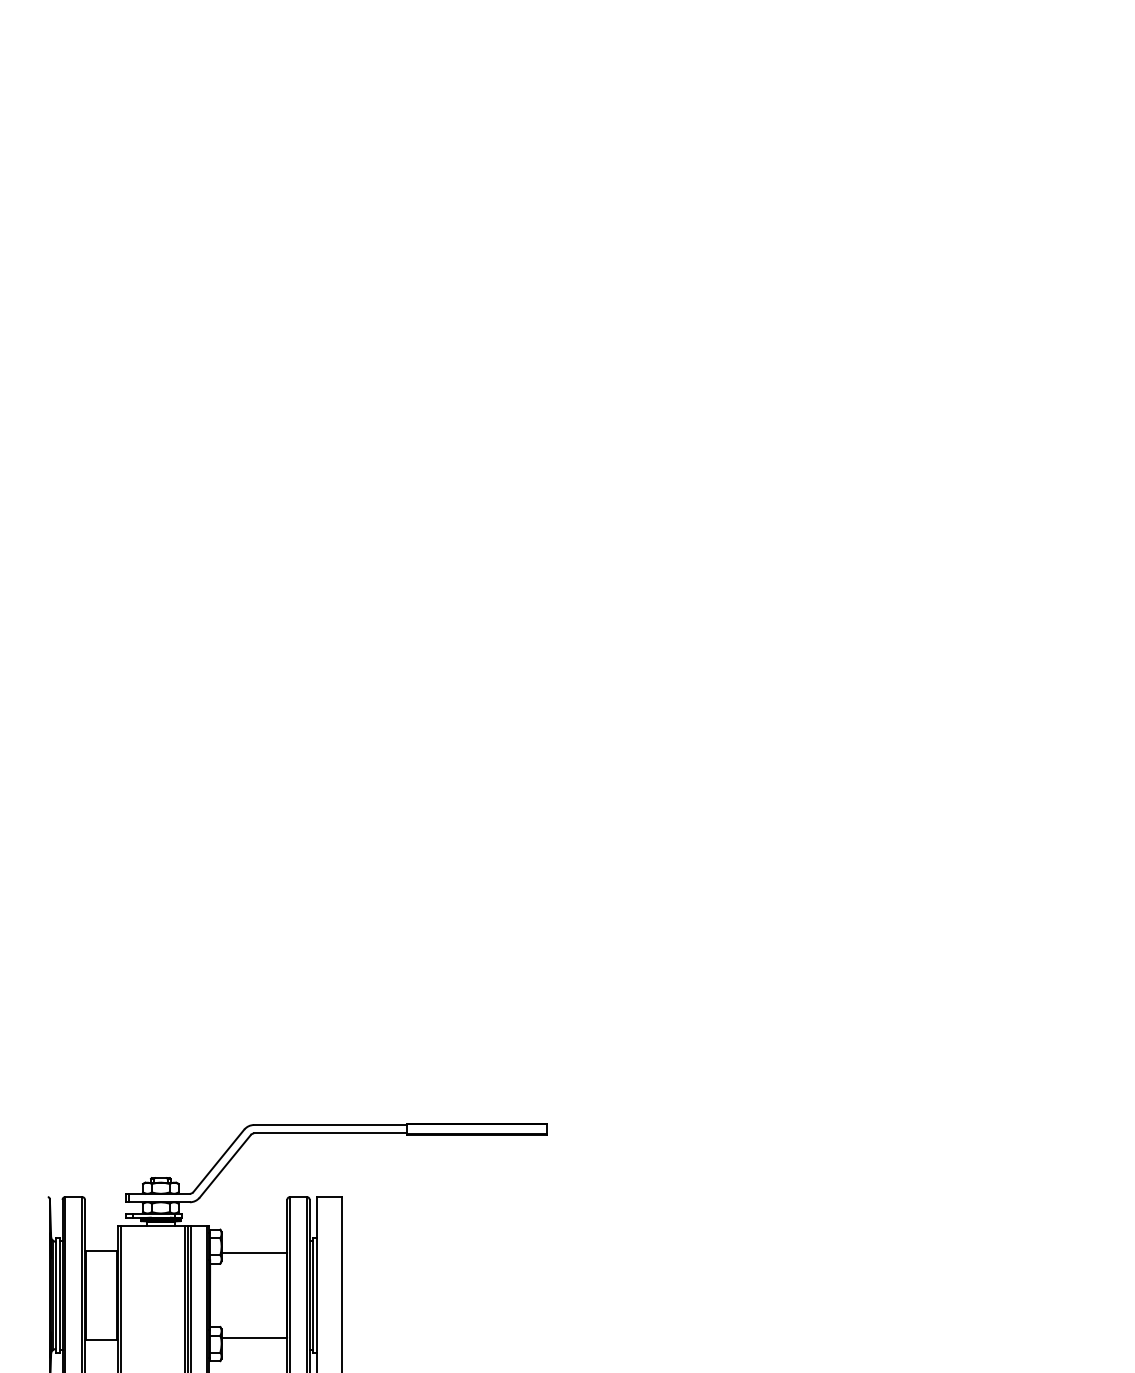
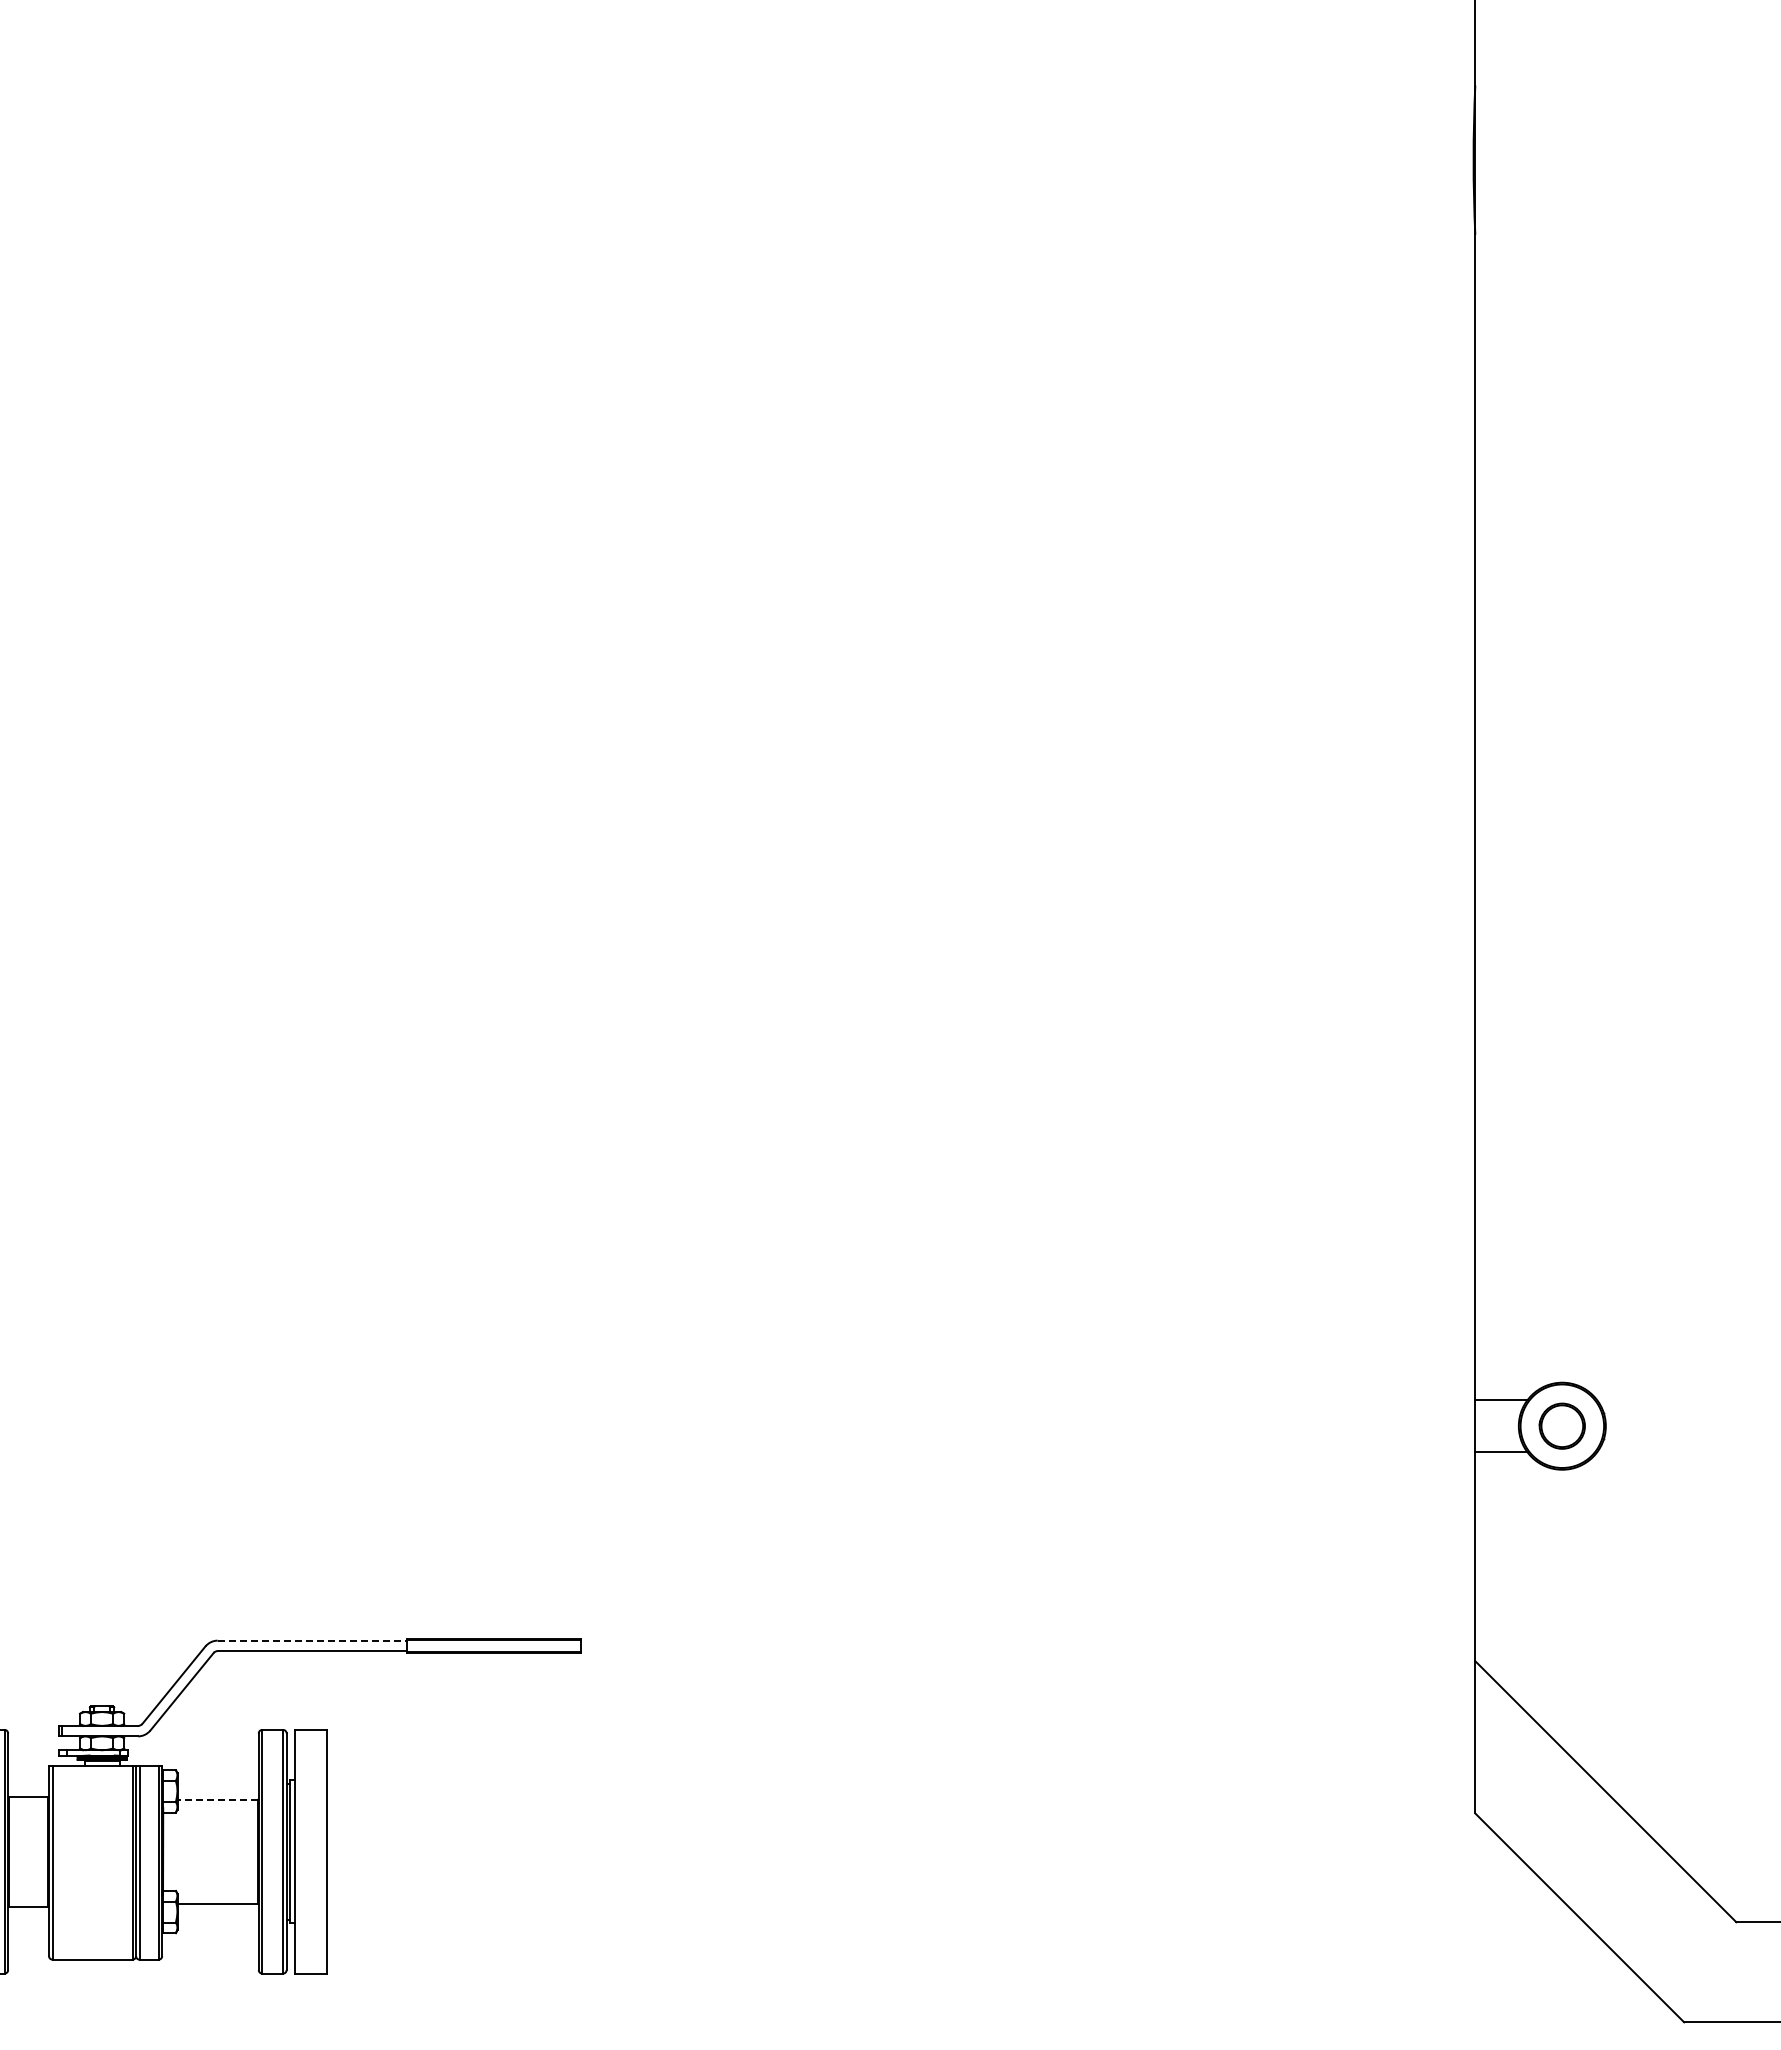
line: (330, 1124) -> (312, 1640), solid -> dashed
line: (253, 1253) -> (217, 1799), solid -> dashed

